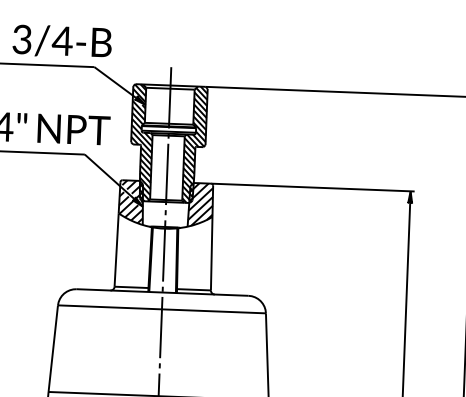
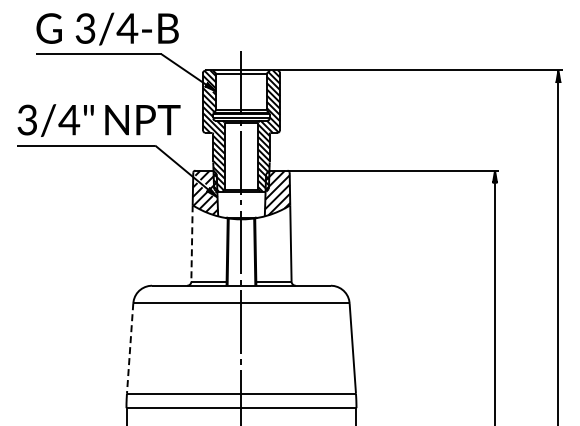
line: (117, 250) -> (192, 243), solid -> dashed
line: (53, 348) -> (130, 348), solid -> dashed

